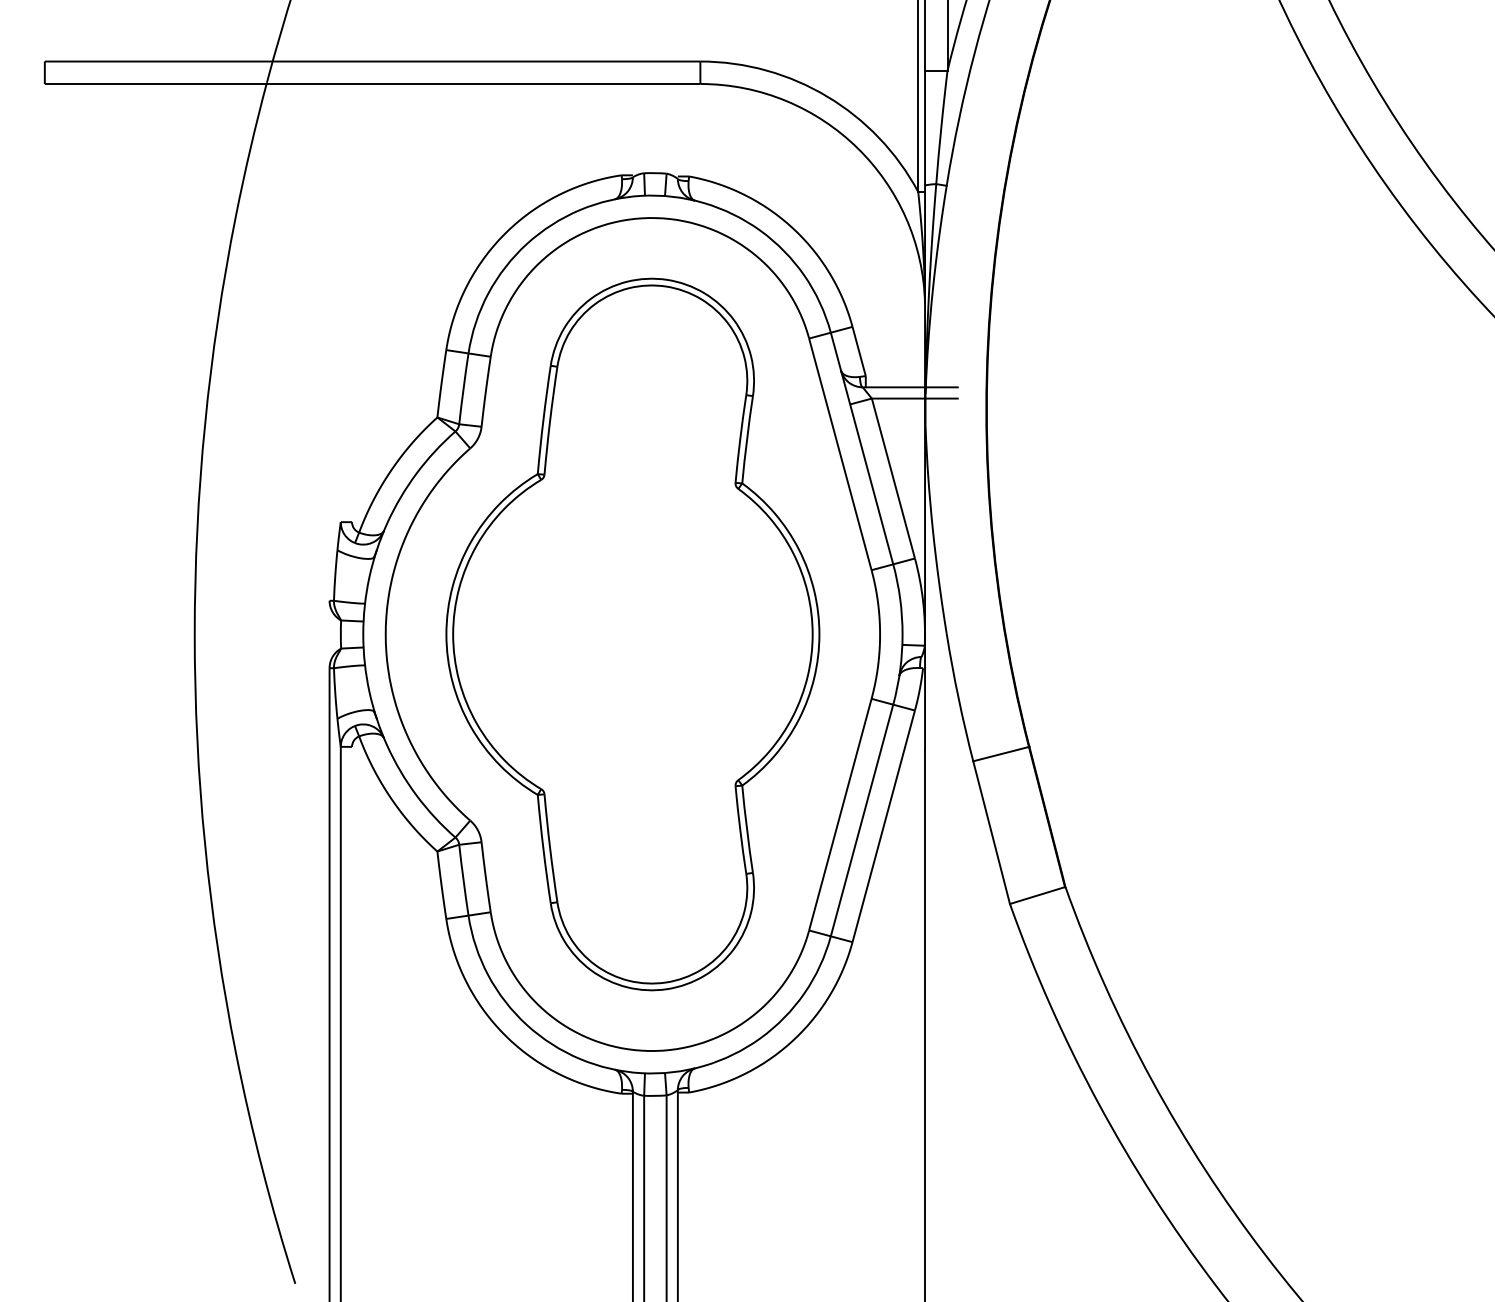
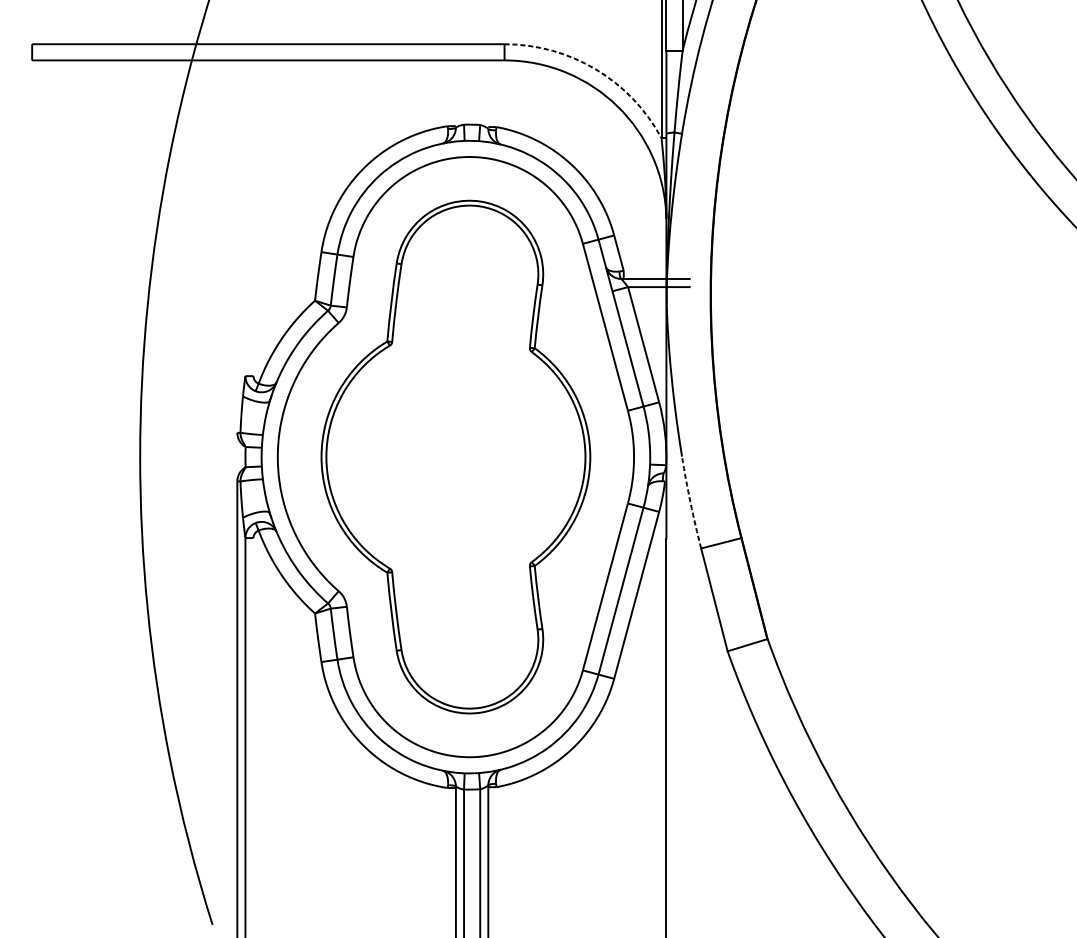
arc: (827, 96) -> (596, 69), solid -> dashed
arc: (958, 697) -> (690, 502), solid -> dashed

